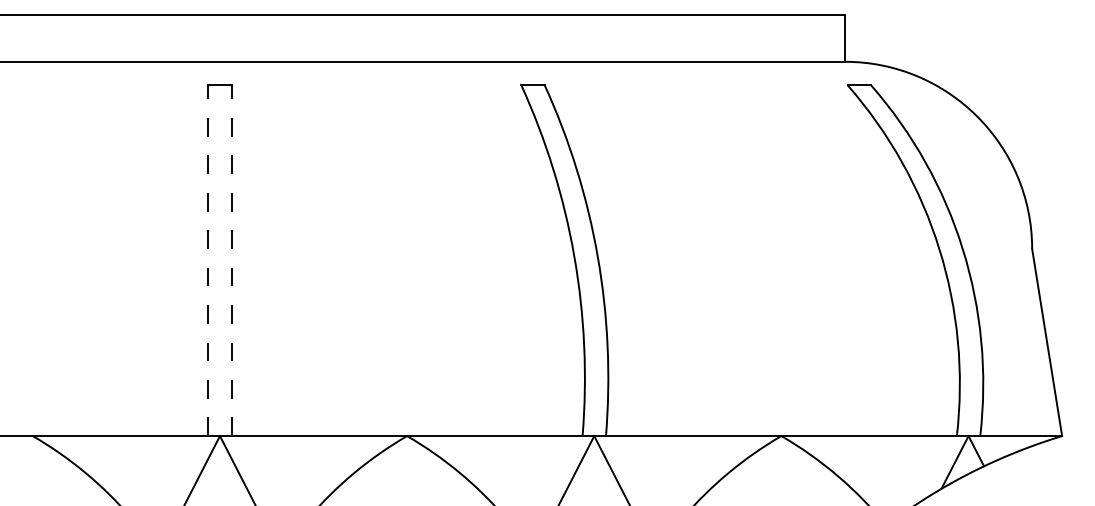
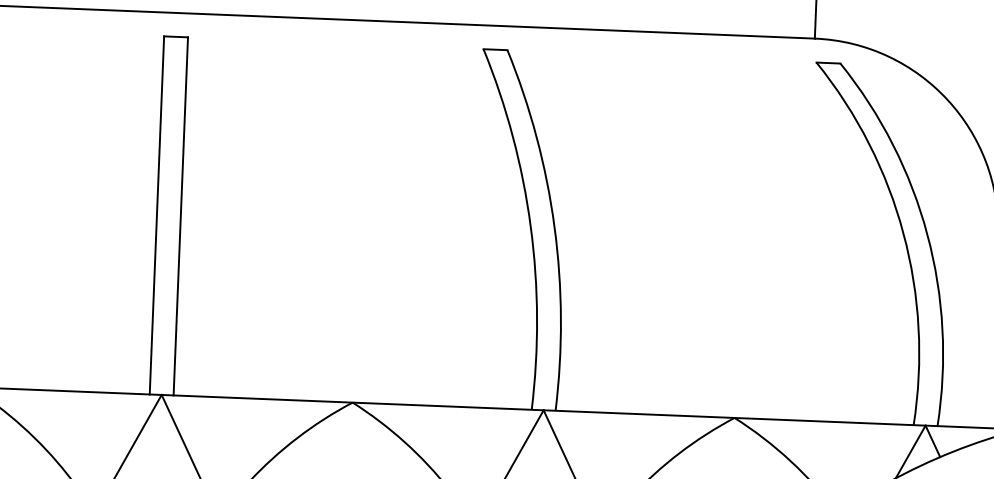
line: (208, 260) -> (157, 215), dashed -> solid
line: (231, 260) -> (180, 216), dashed -> solid

